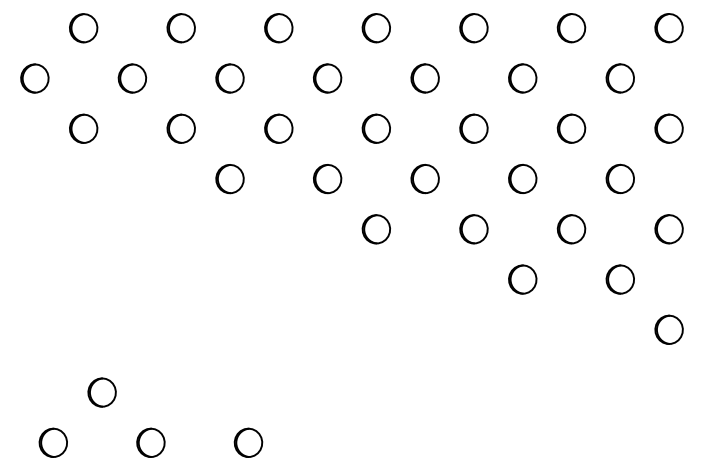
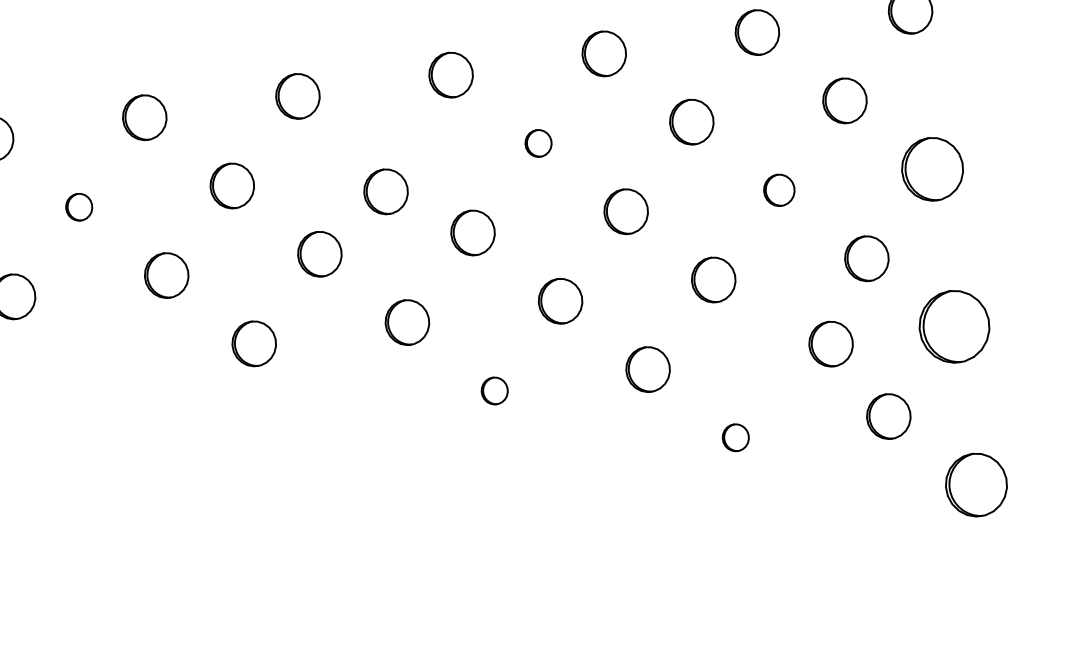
part: (132, 78) -> (79, 207), size x0.6
part: (327, 78) -> (385, 191), moved
part: (424, 78) -> (537, 143), size x0.6
part: (571, 128) -> (779, 190), size x0.7
part: (668, 128) -> (931, 168), size x1.4
part: (375, 229) -> (493, 391), size x0.6
part: (571, 229) -> (831, 344), moved
part: (668, 229) -> (953, 327), size x1.6
part: (522, 279) -> (735, 437), size x0.6
part: (668, 329) -> (975, 484), size x1.4

